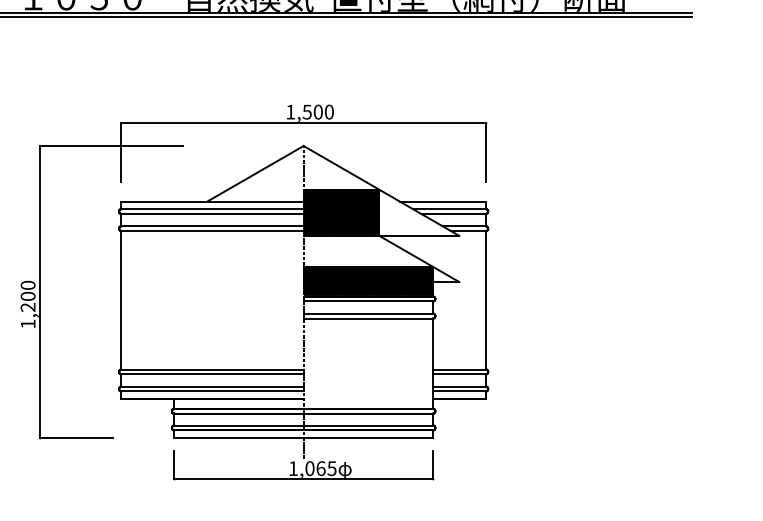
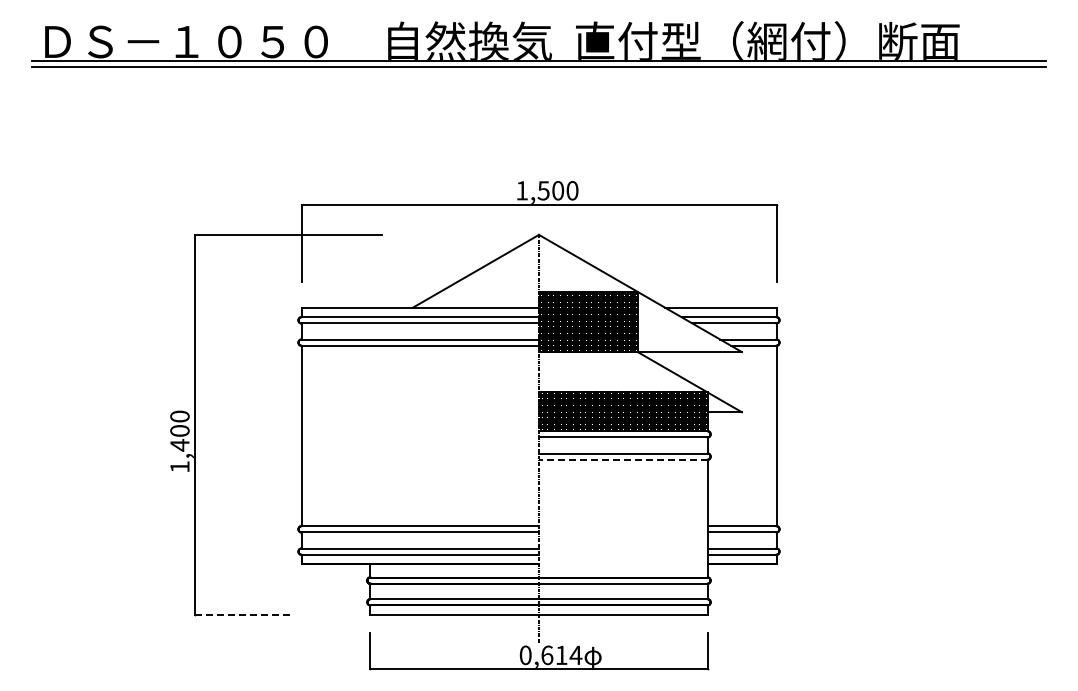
text: (27, 307) -> (179, 445), 1,200 -> 1,400
line: (367, 318) -> (622, 459), solid -> dashed
line: (76, 437) -> (242, 614), solid -> dashed
text: (312, 468) -> (550, 655), 1,065 -> 0,614

